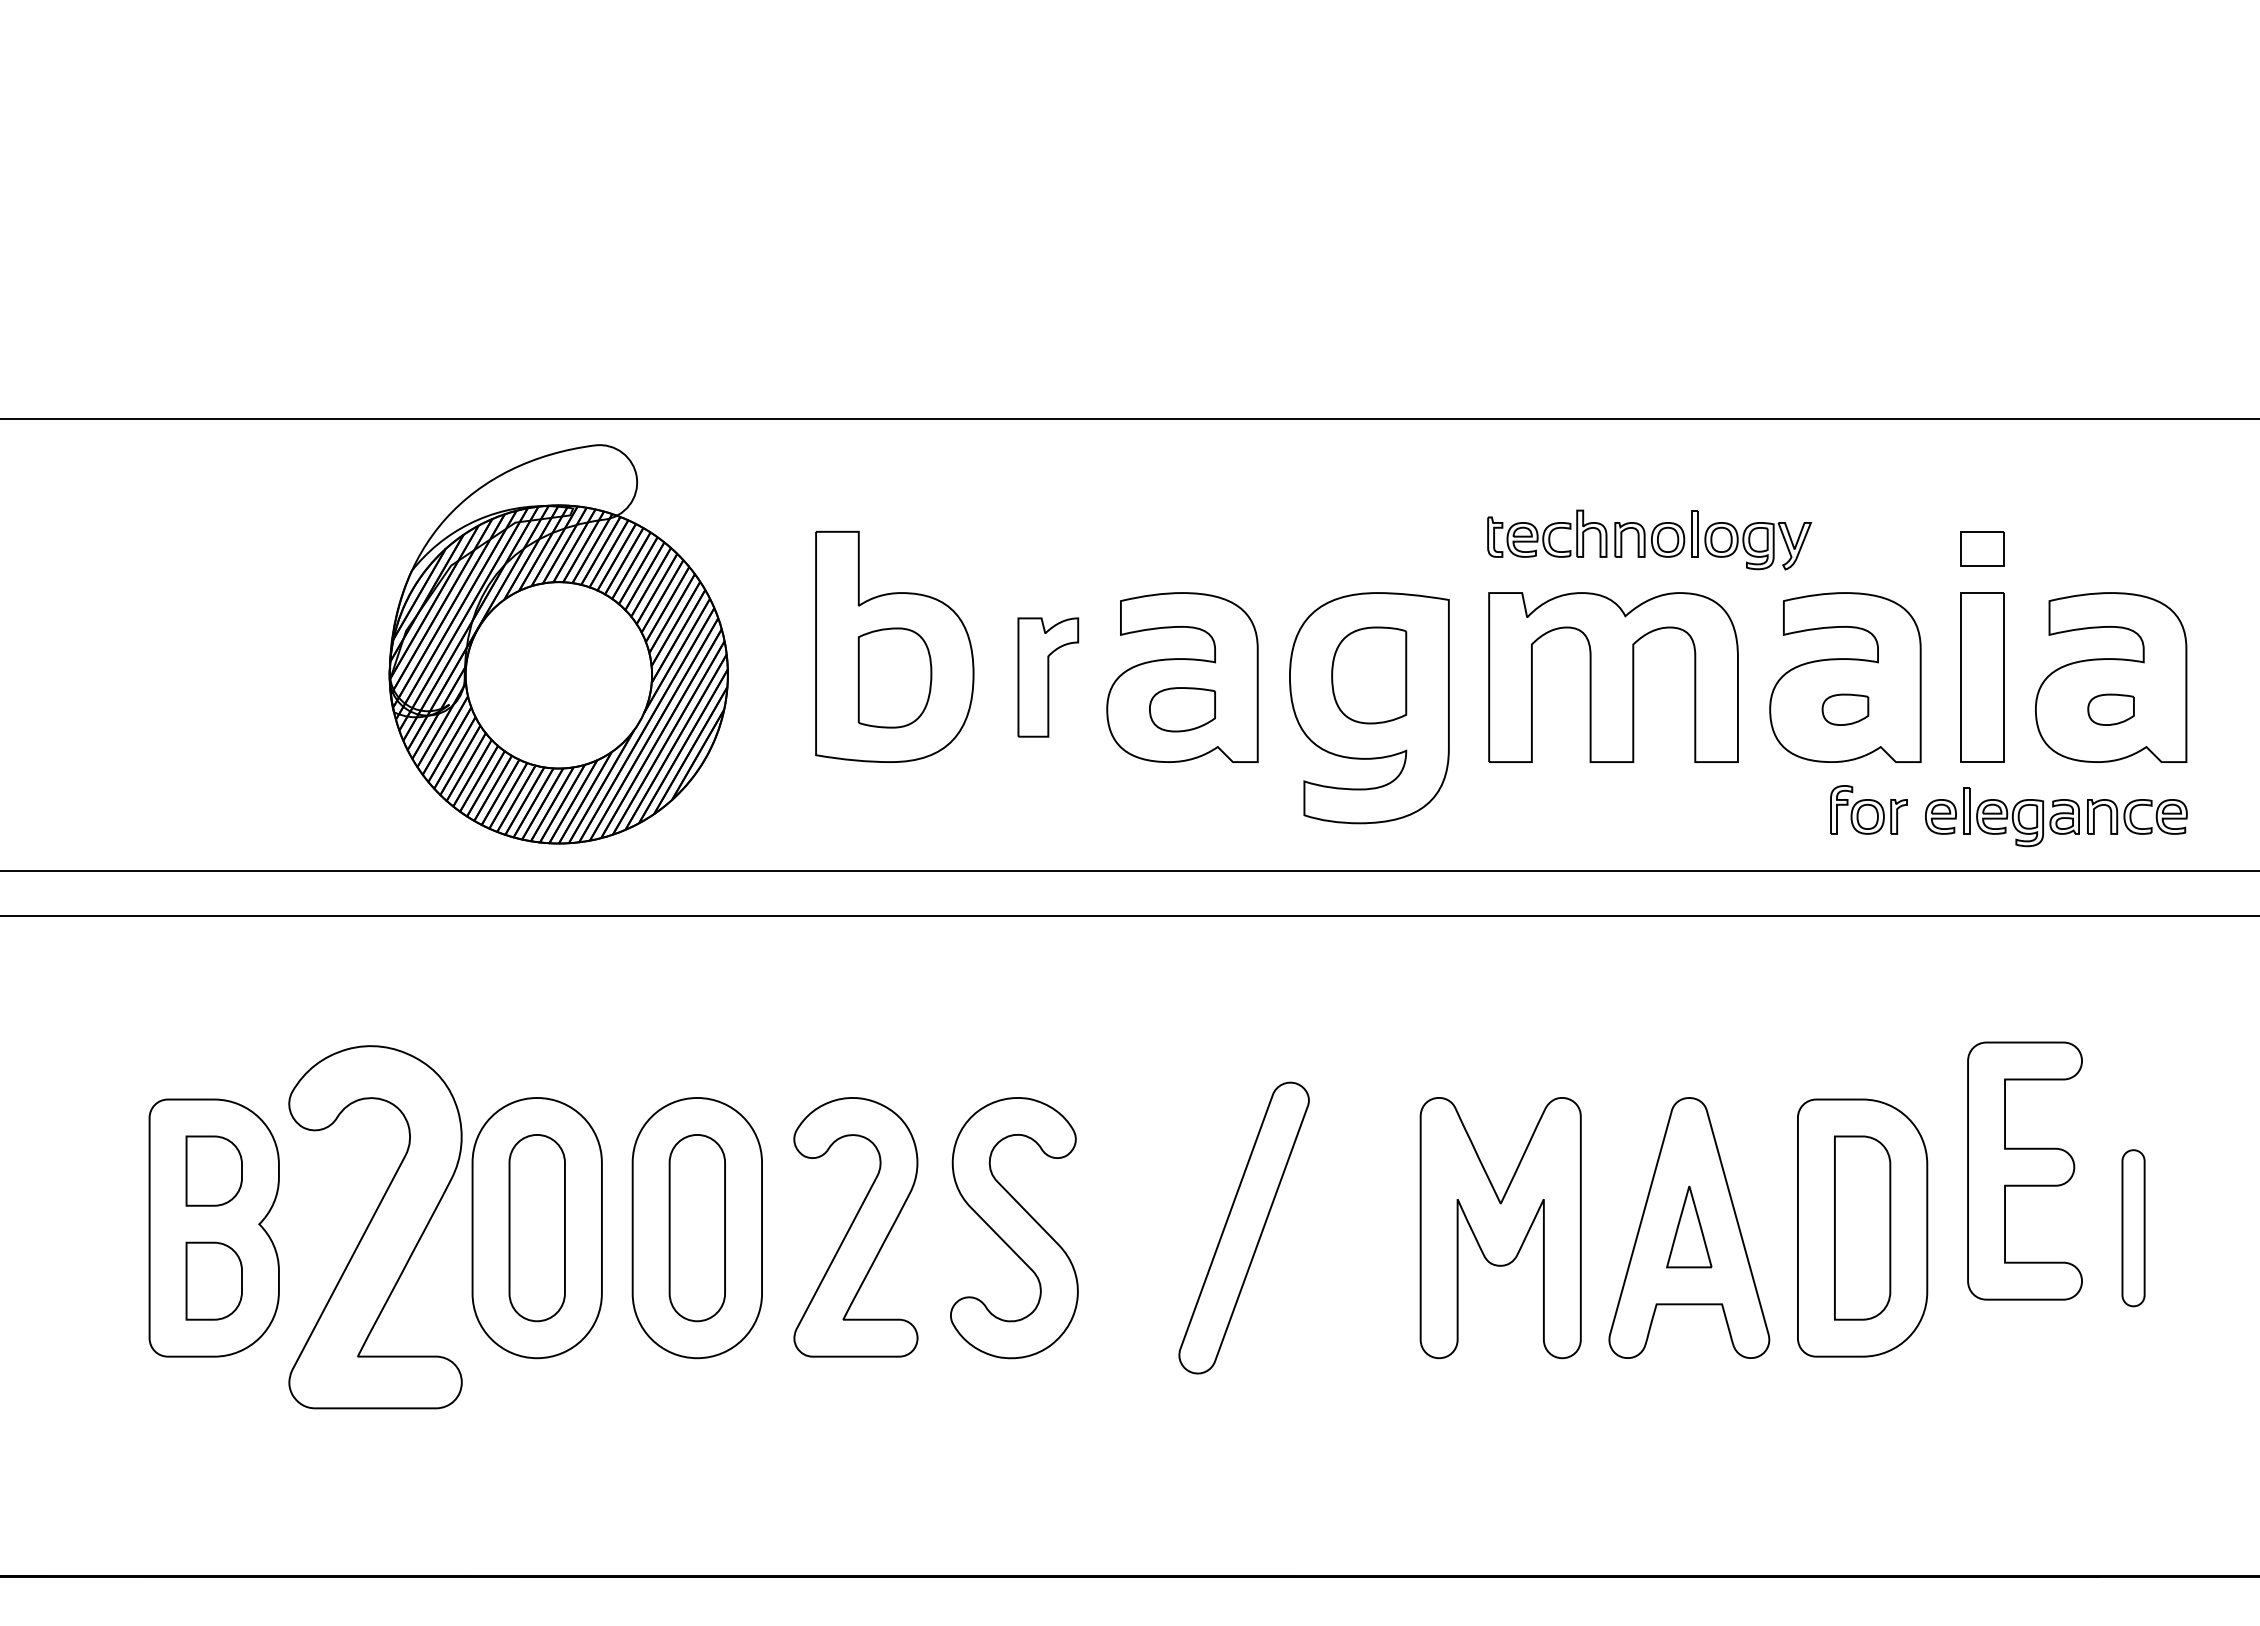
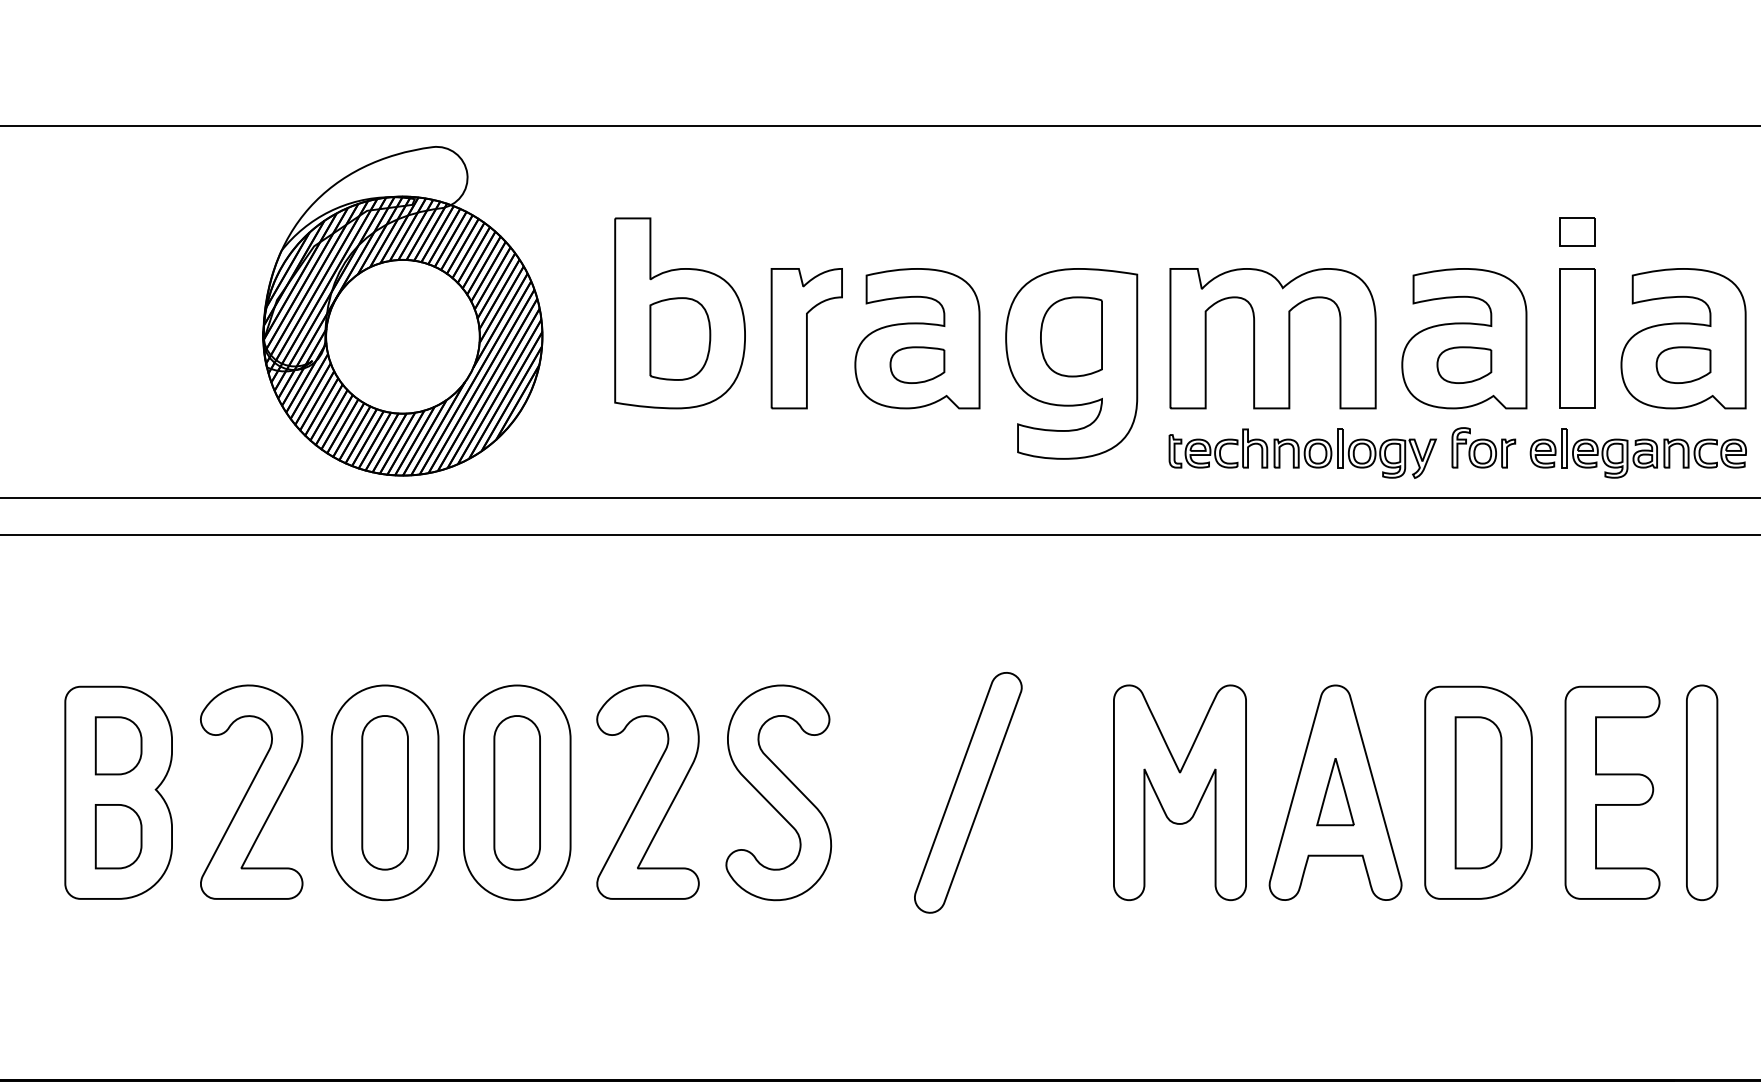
part: (1649, 539) -> (1302, 453), moved
part: (1047, 677) -> (806, 338), size x1.43
part: (1845, 709) -> (1464, 364), size x1.43
part: (2110, 709) -> (1683, 364), size x1.43
part: (2024, 1170) -> (1612, 792), moved
part: (375, 1227) -> (251, 792), size x0.71
part: (2133, 1228) -> (1702, 793), size x1.67

